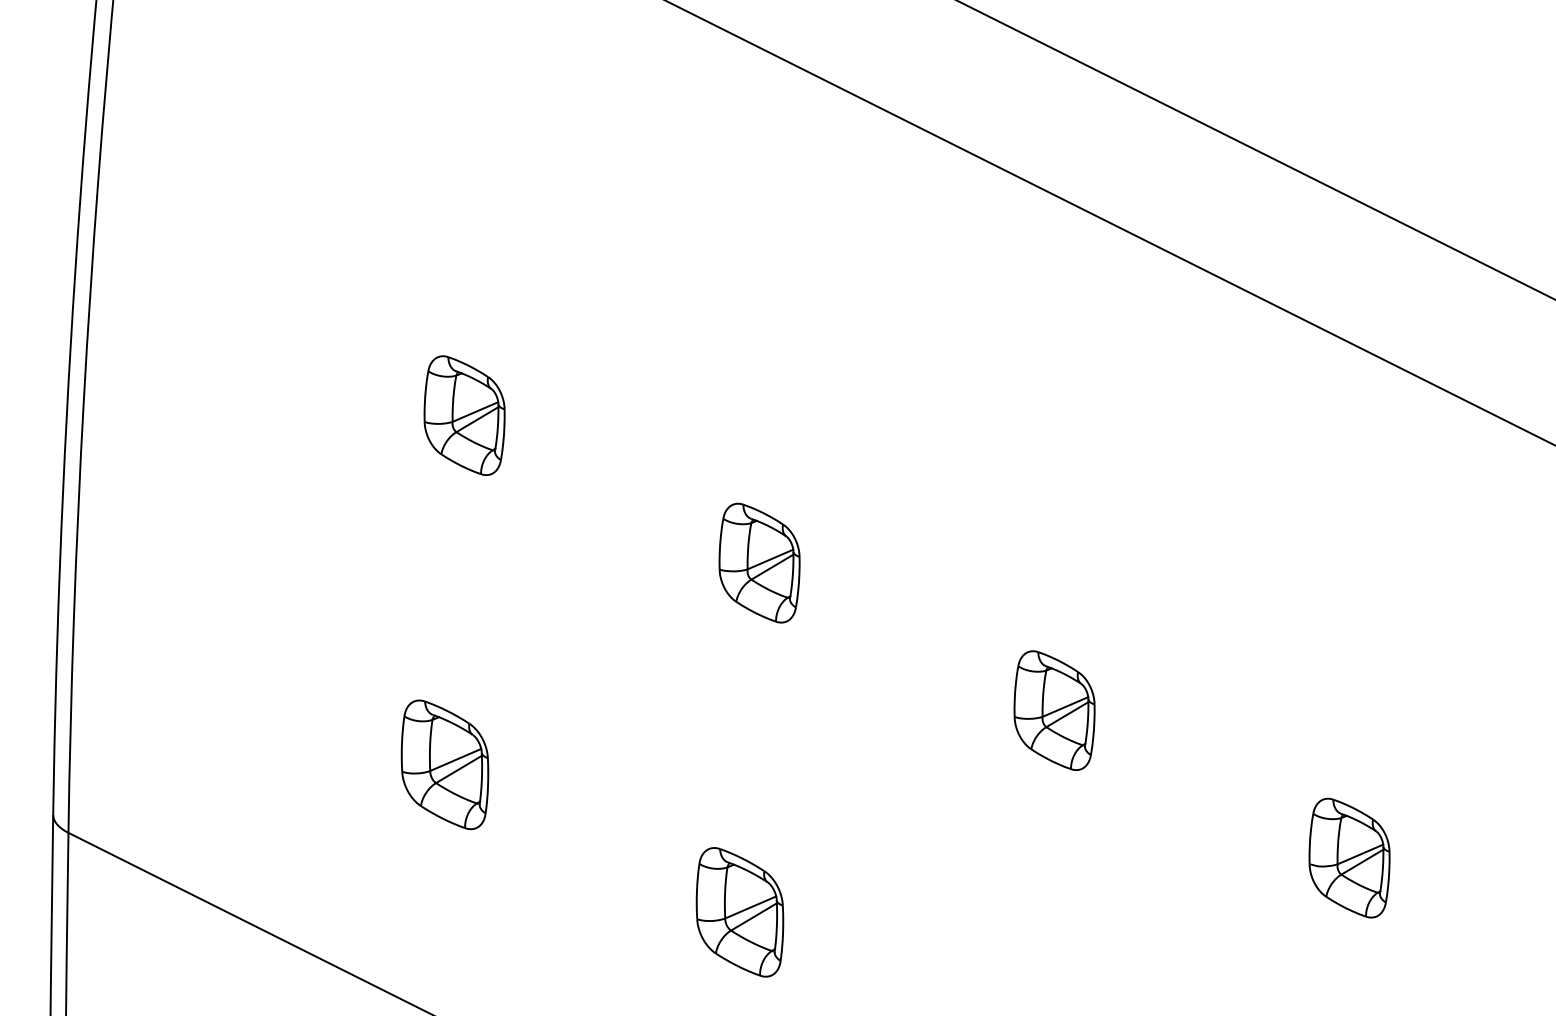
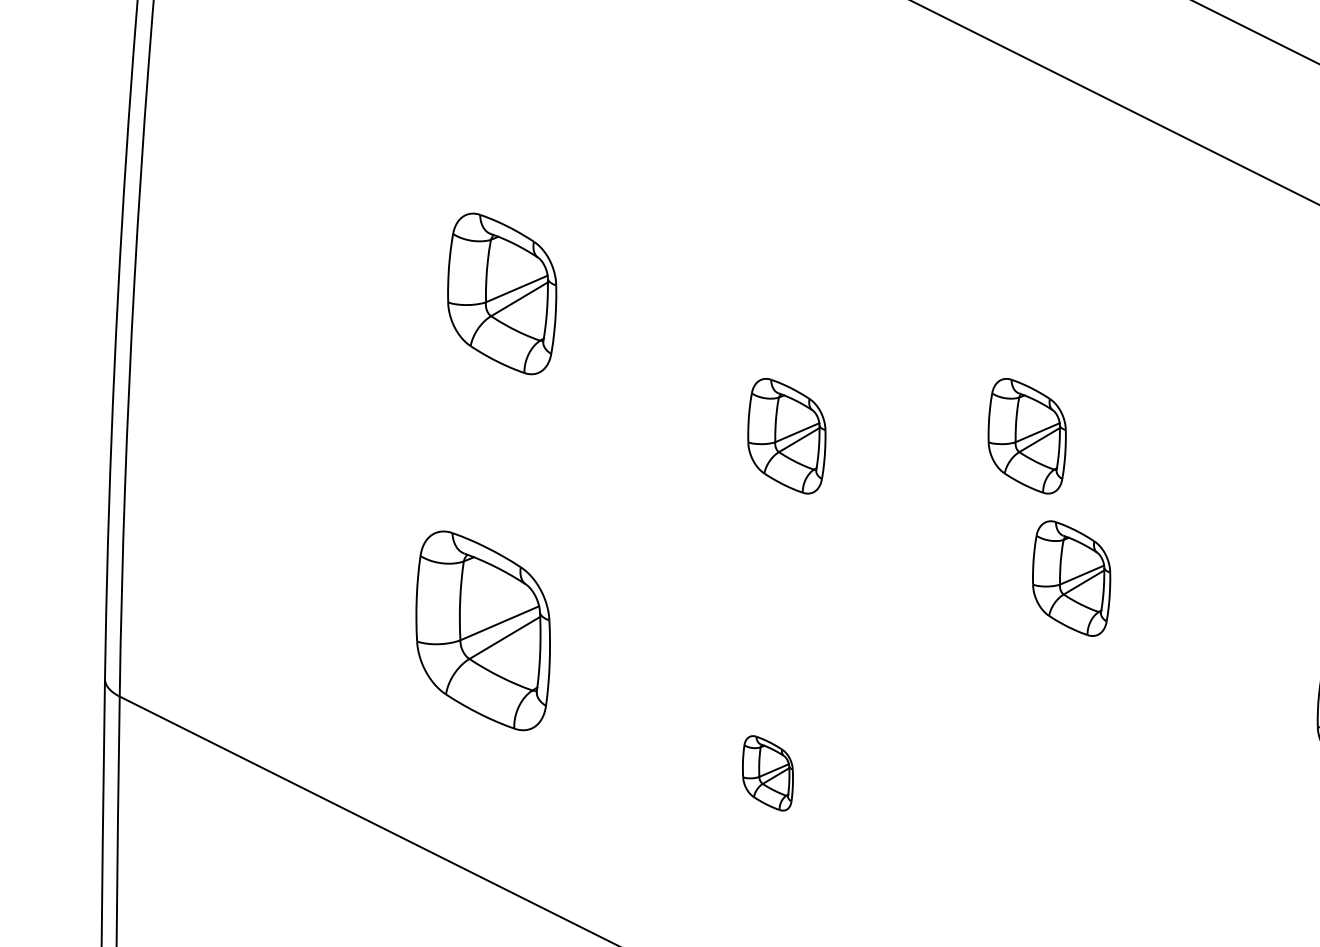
part: (464, 415) -> (502, 293), size x1.4
part: (1008, 562) -> (1027, 435), added
part: (444, 764) -> (482, 630), size x1.6
part: (739, 912) -> (767, 773), size x0.6

